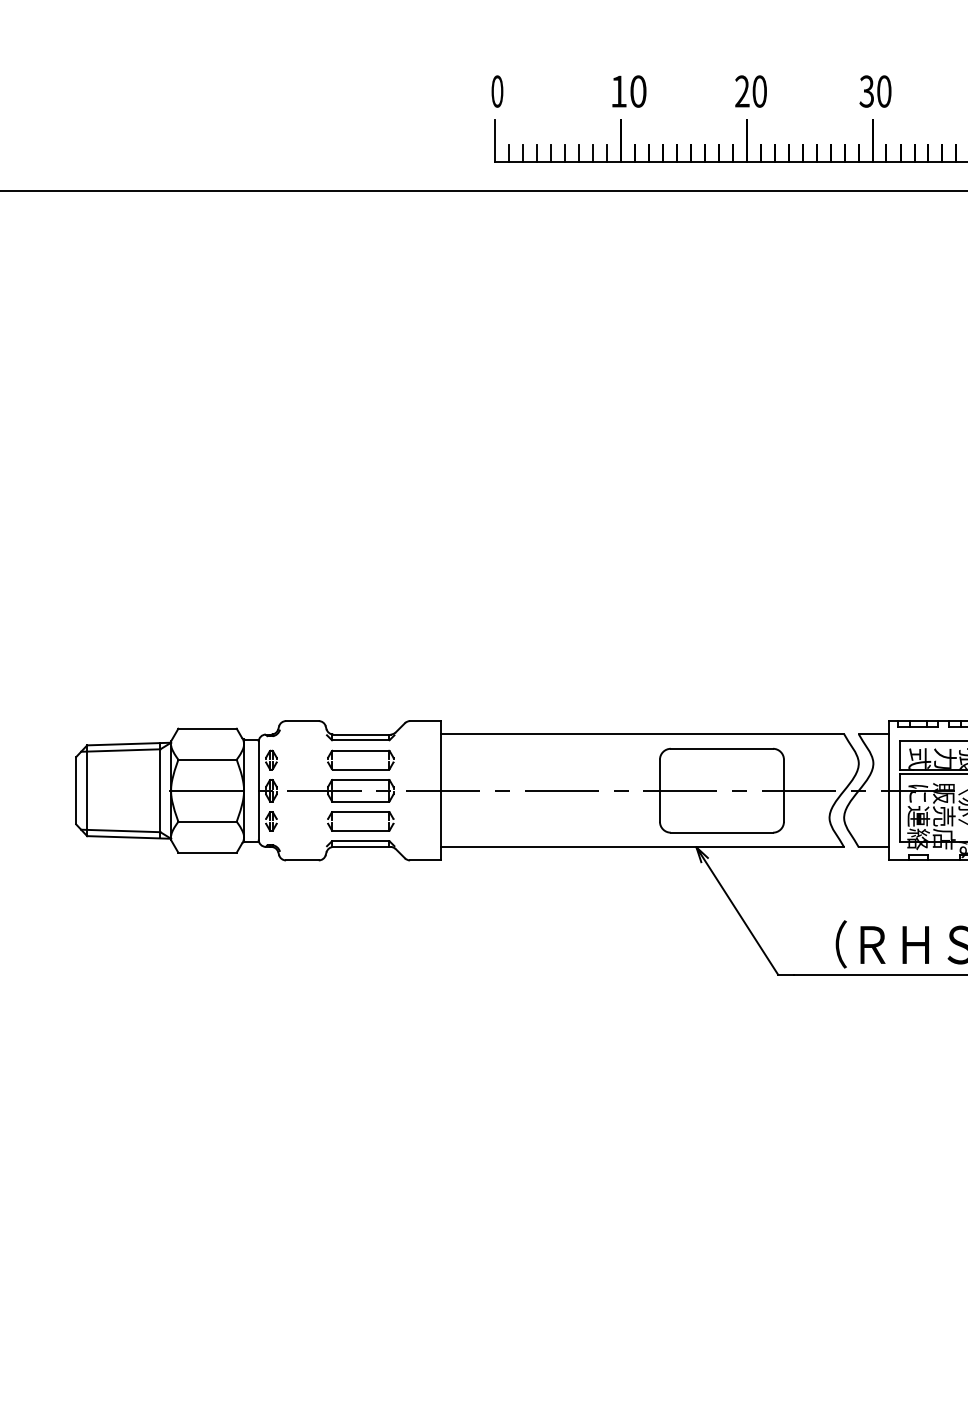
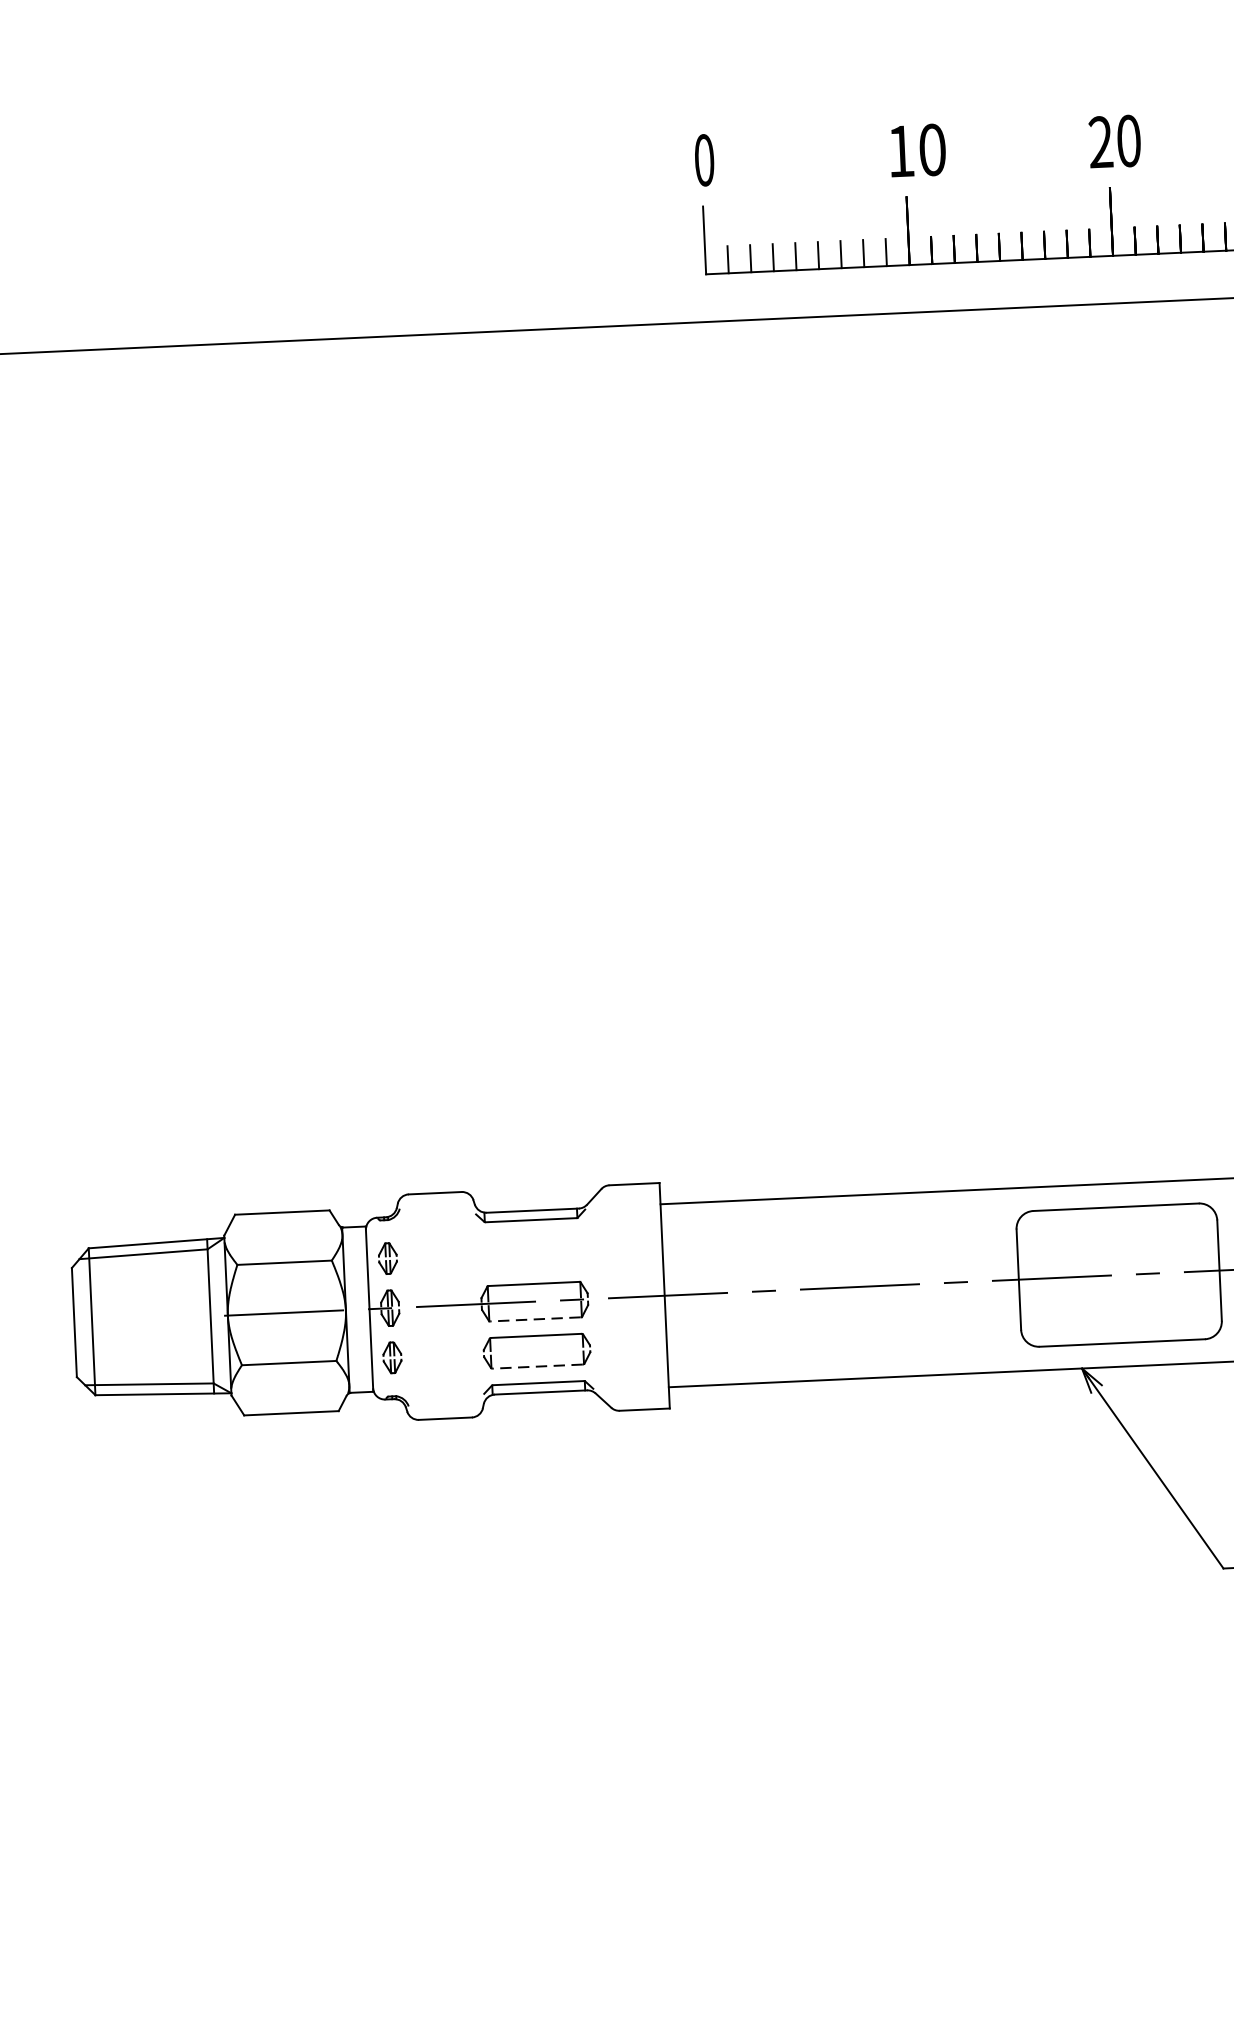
part: (360, 751) -> (531, 1238), removed
line: (360, 801) -> (535, 1319), solid -> dashed
line: (360, 830) -> (537, 1365), solid -> dashed

